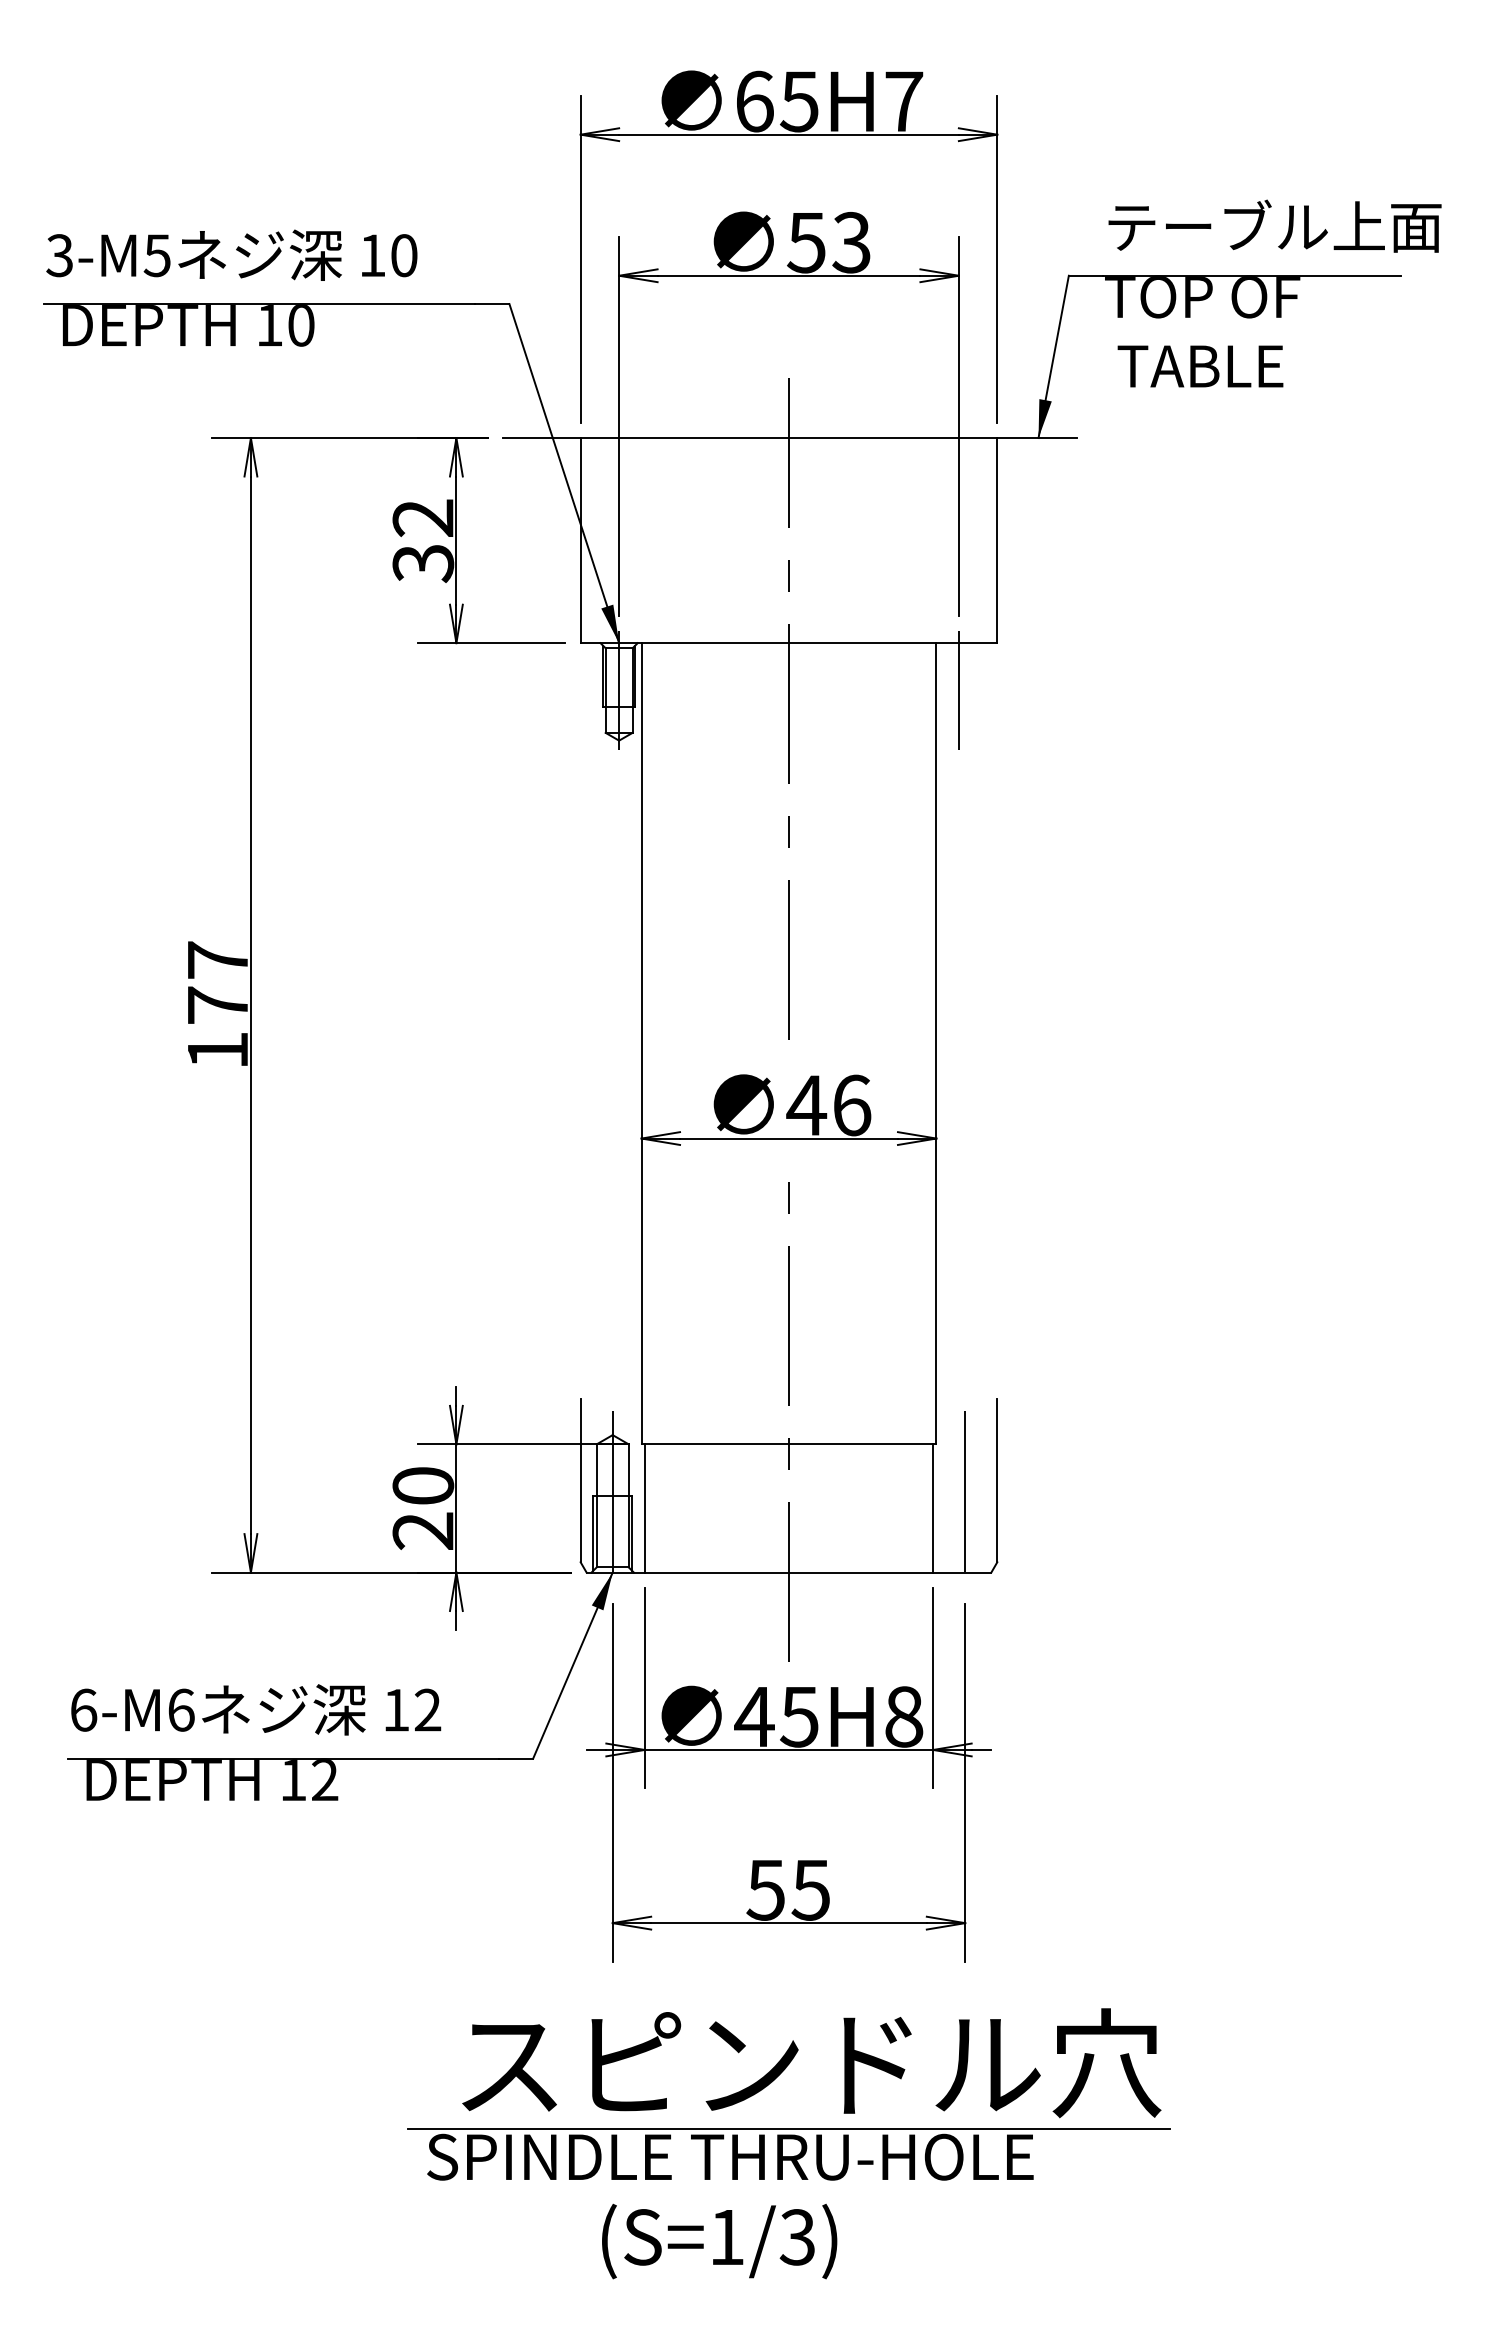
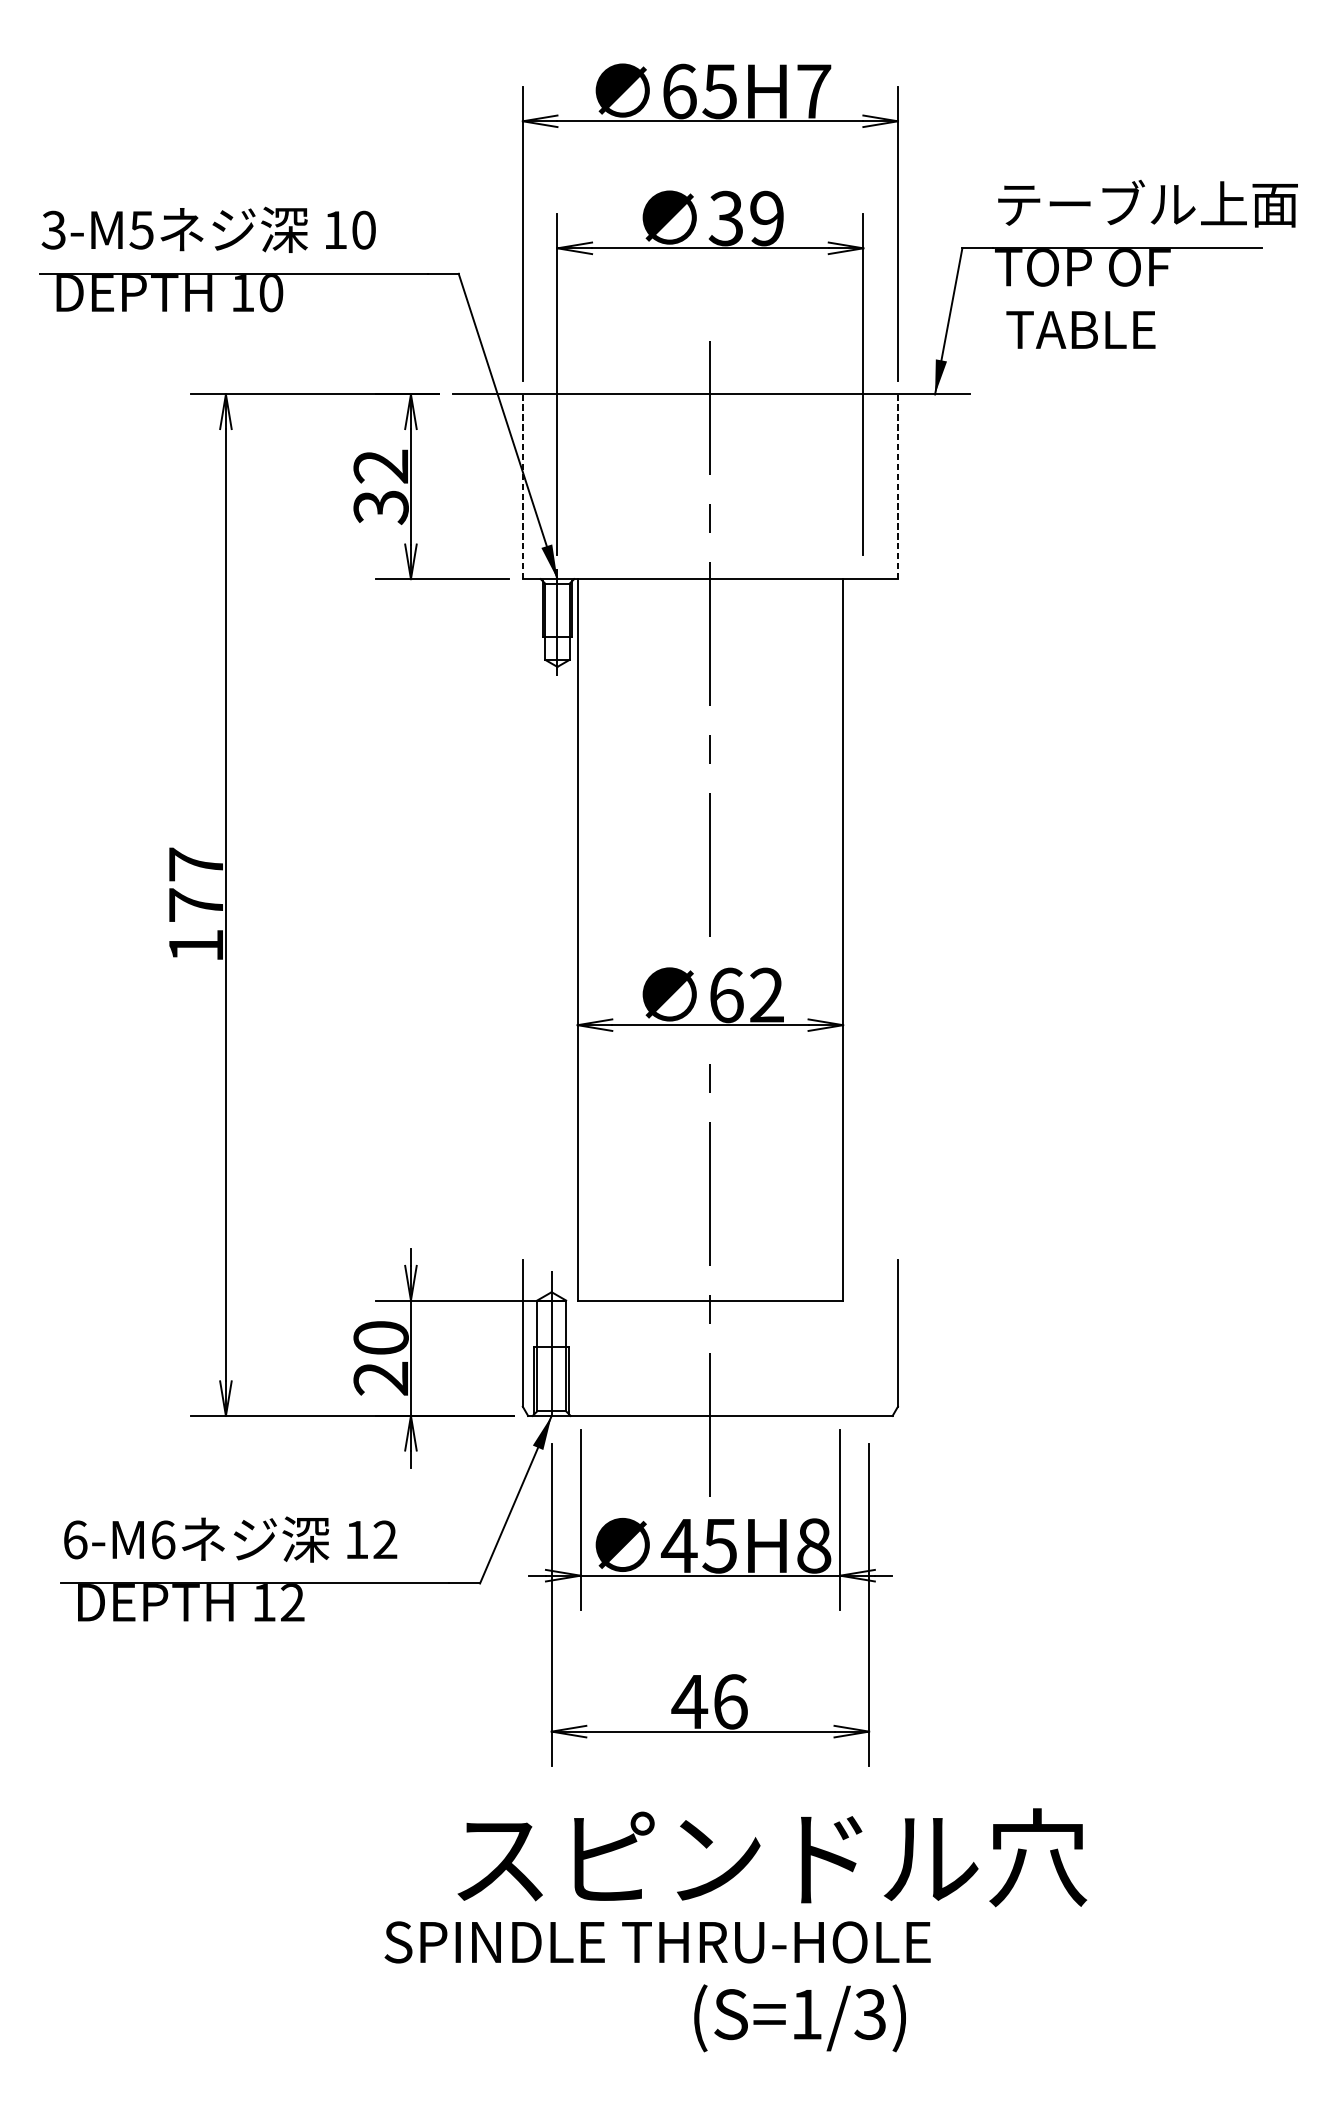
text: (828, 242) -> (745, 218), 53 -> 39
line: (580, 540) -> (522, 486), solid -> dashed
line: (997, 540) -> (898, 486), solid -> dashed
line: (958, 690) -> (863, 621), removed
text: (828, 1105) -> (745, 995), 46 -> 62
line: (965, 1499) -> (869, 1350), removed
line: (644, 1508) -> (580, 1358), removed
line: (933, 1508) -> (840, 1358), removed
text: (787, 1889) -> (709, 1701), 55 -> 46
text: (811, 2063) -> (772, 1858), moved
line: (788, 2128) -> (709, 1916), removed
text: (719, 2241) -> (800, 2018), moved

